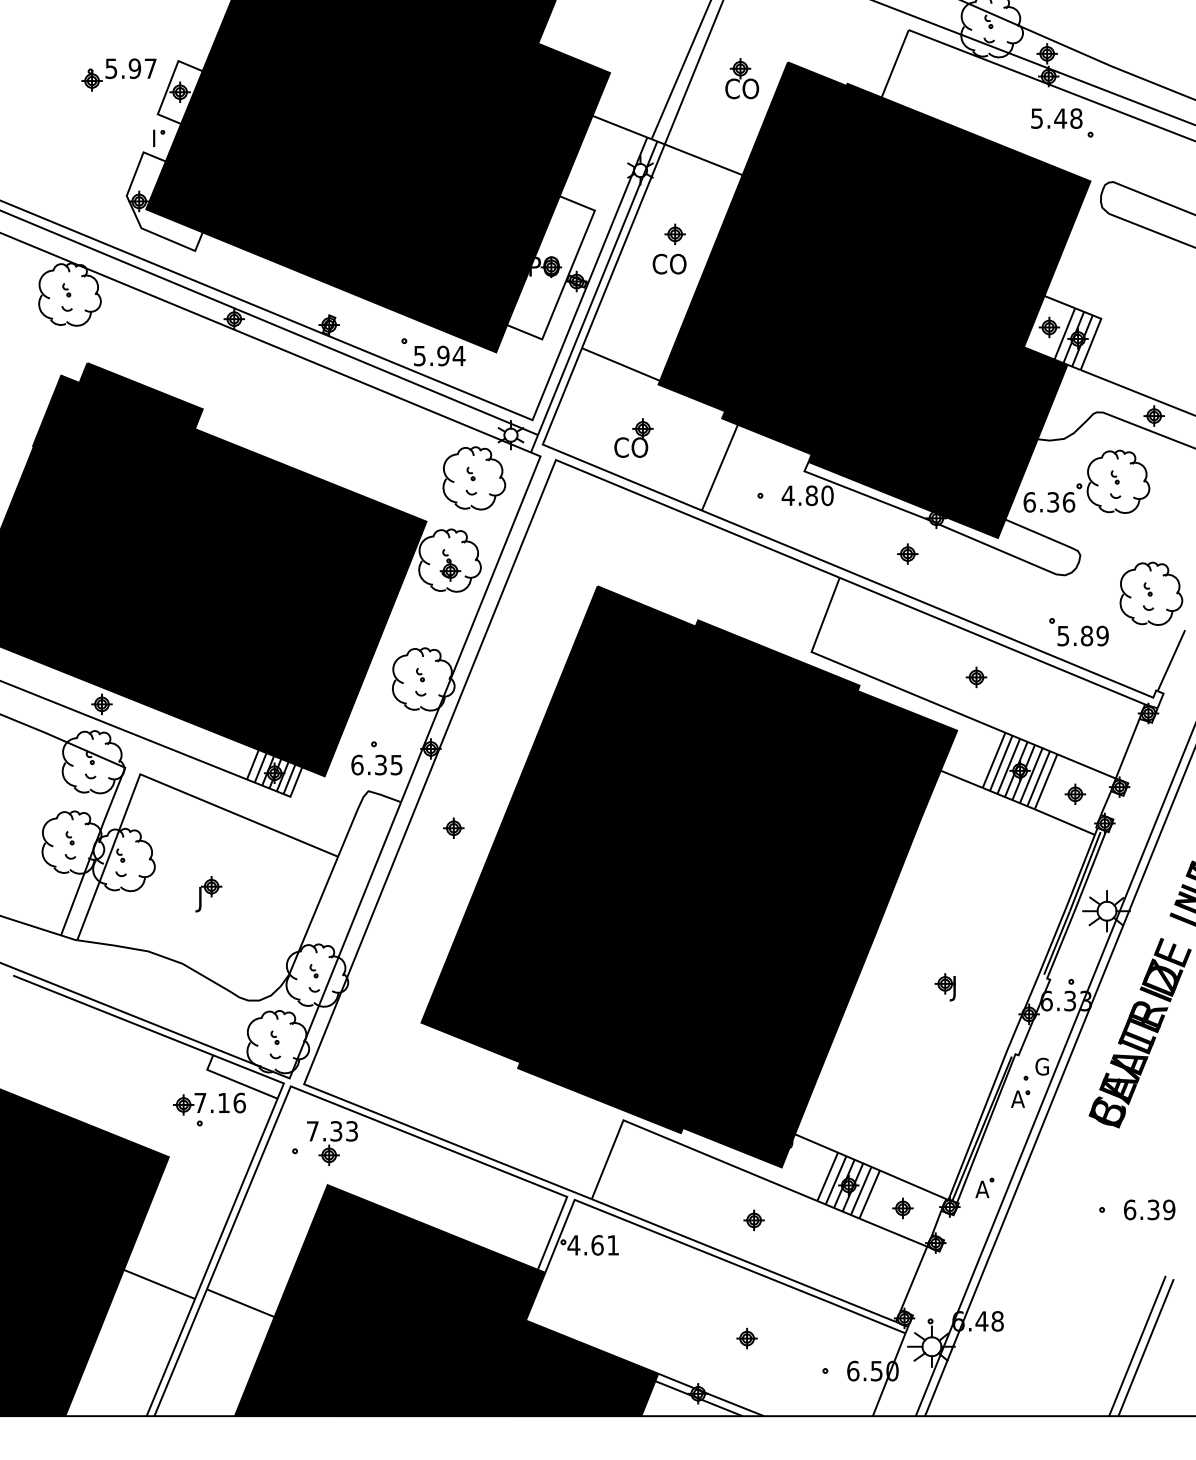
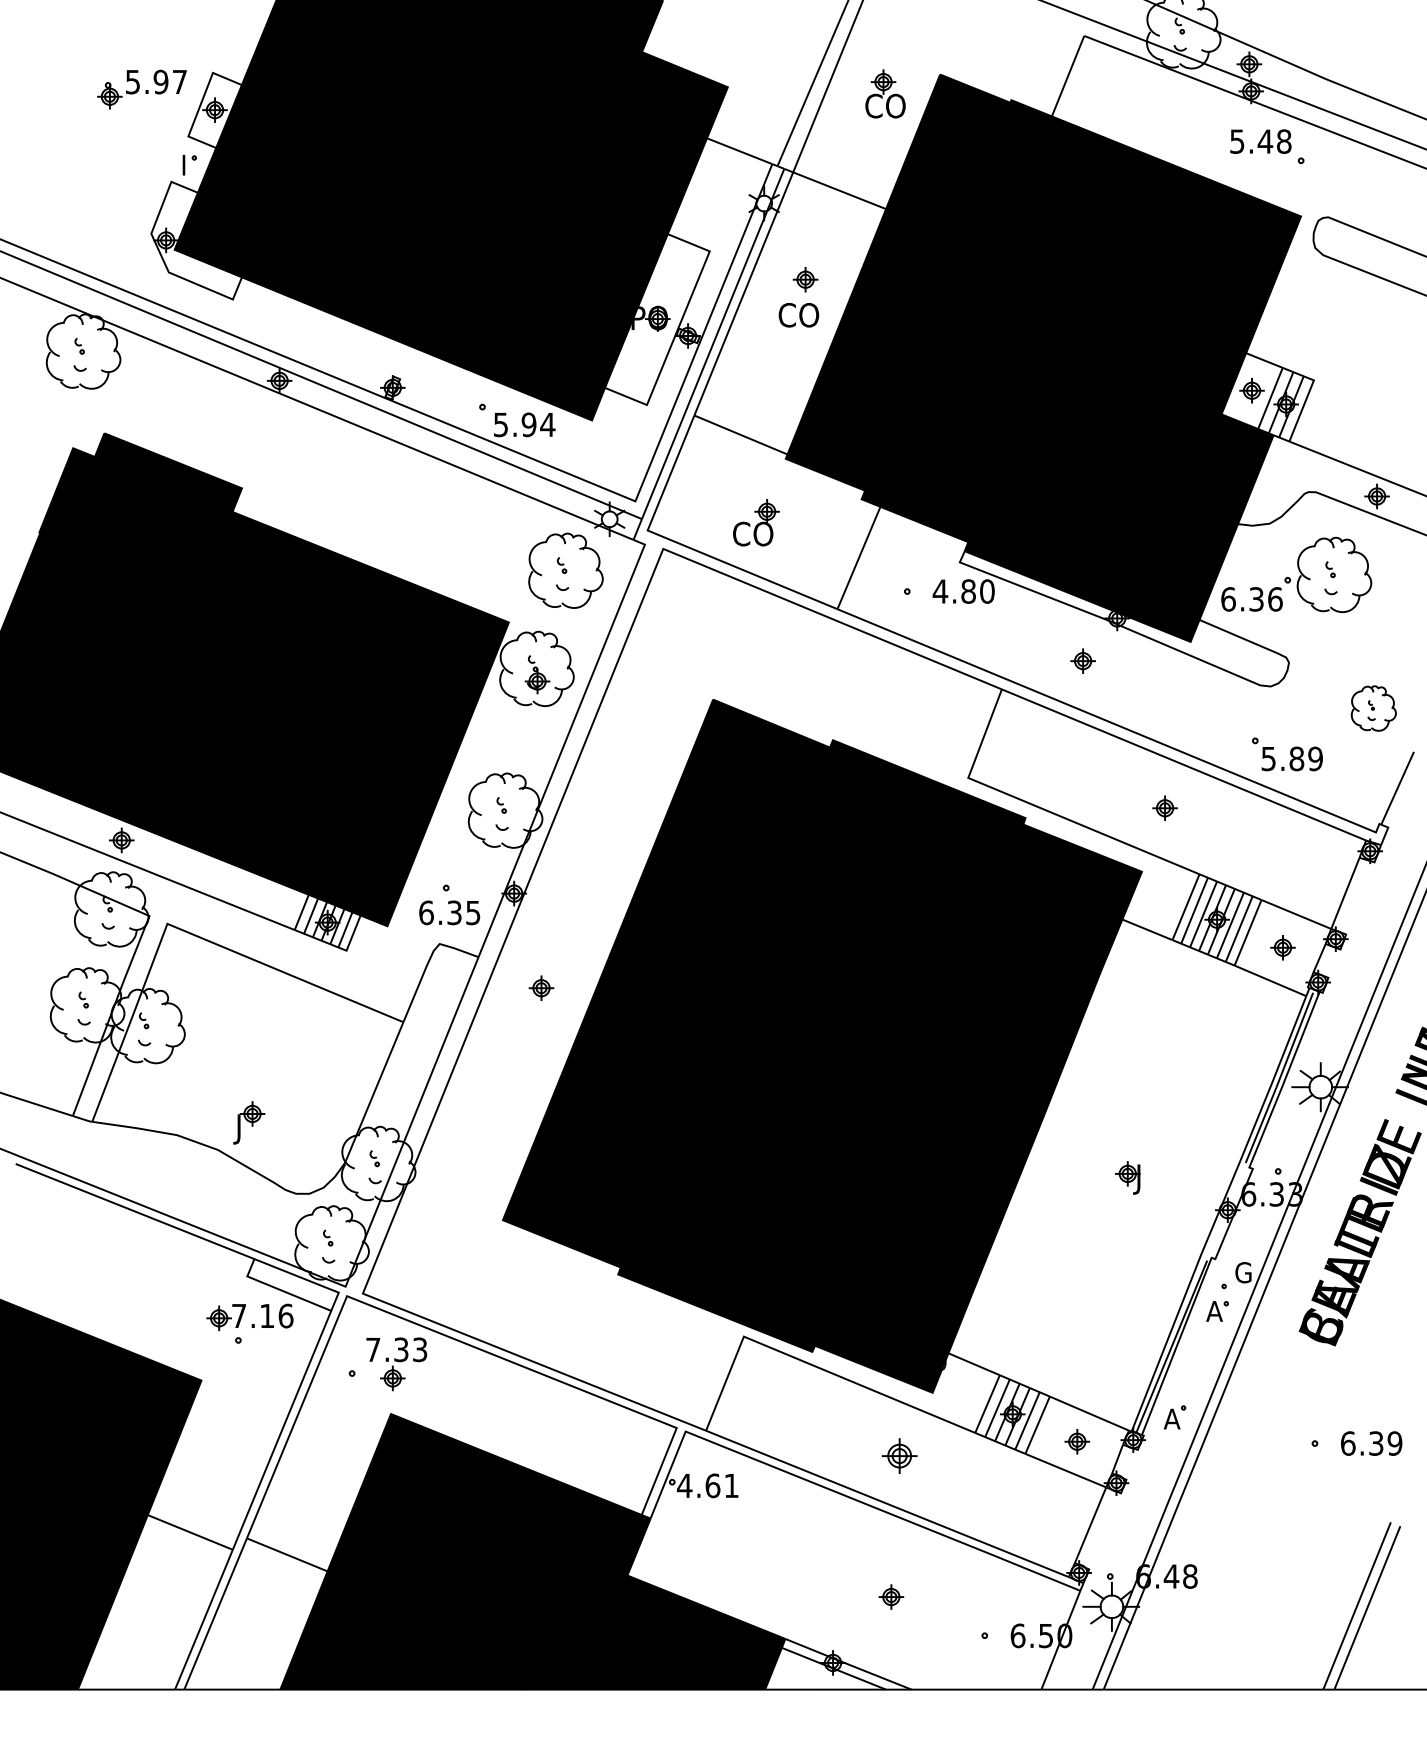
part: (1151, 593) -> (1373, 708), size x0.6
part: (209, 893) -> (249, 1122), moved
part: (753, 1219) -> (899, 1455), size x1.4

